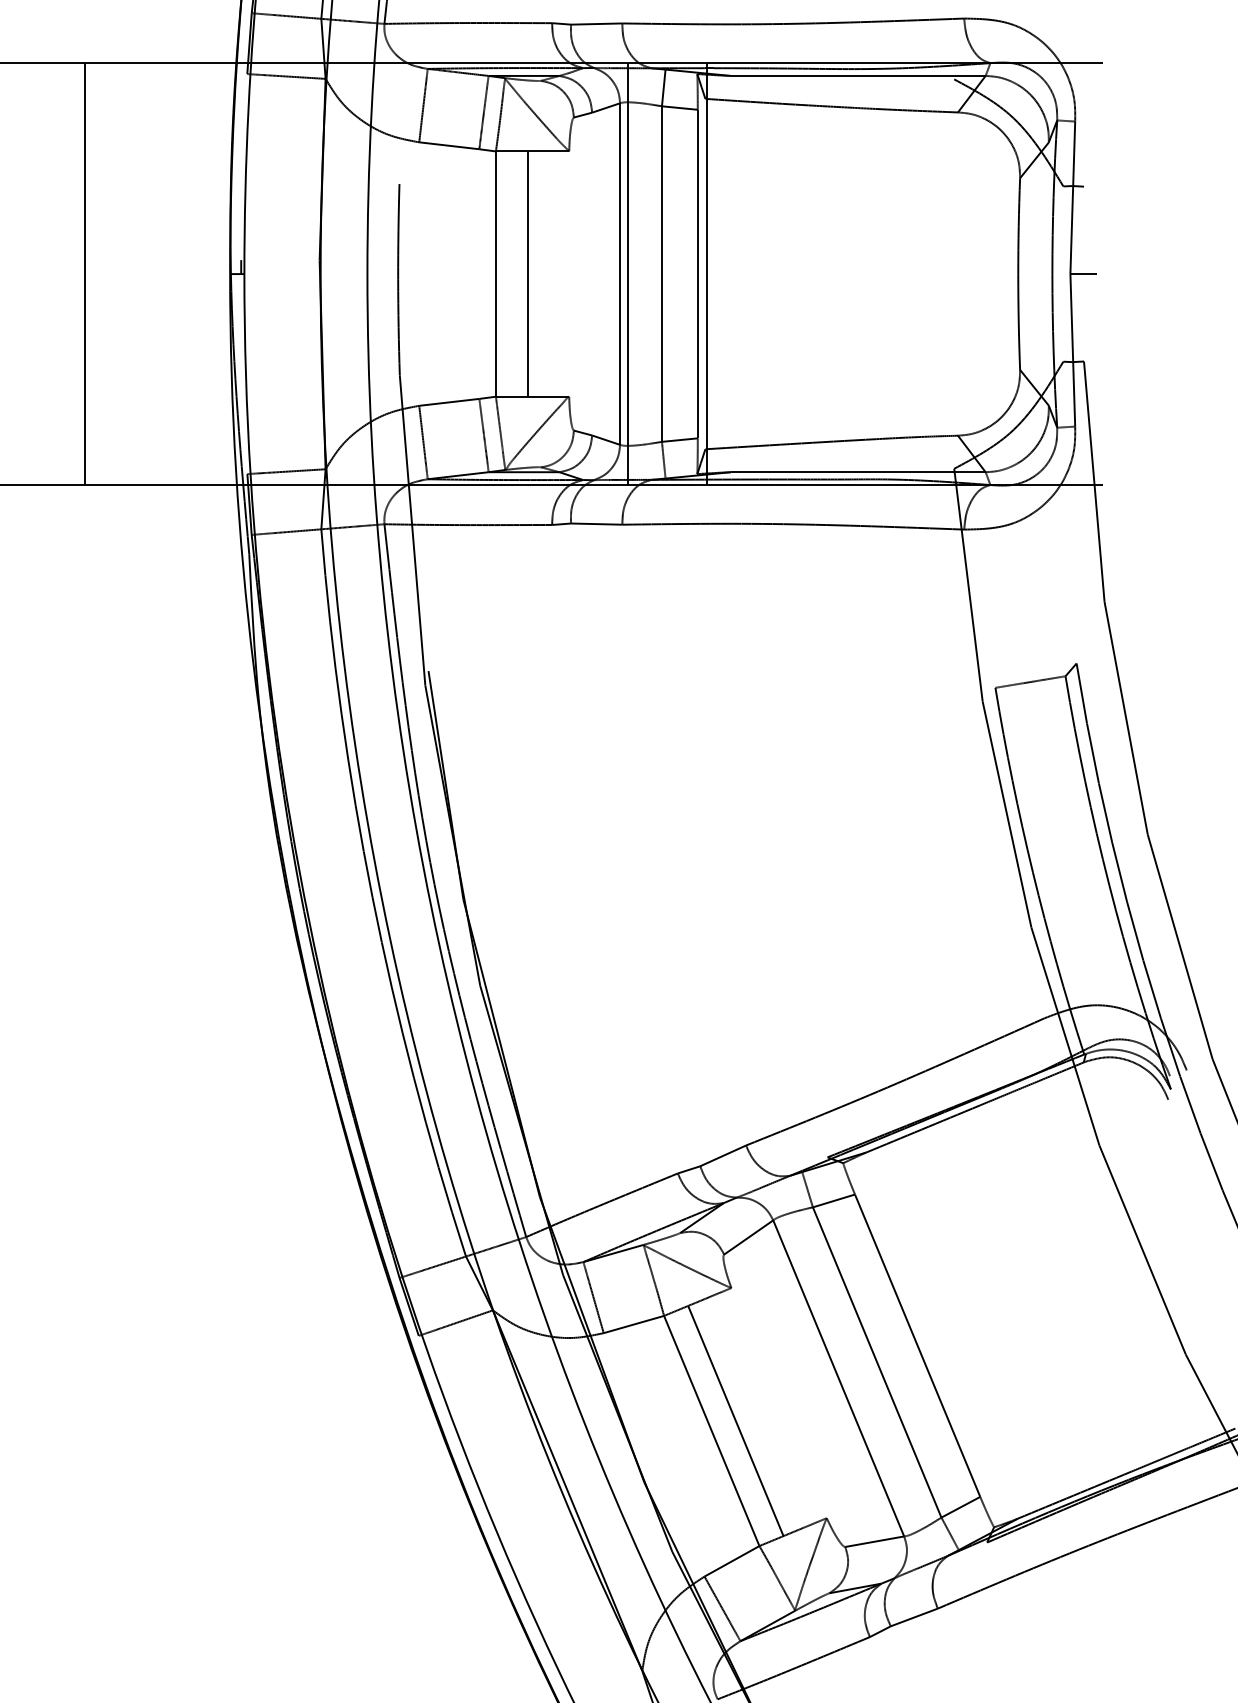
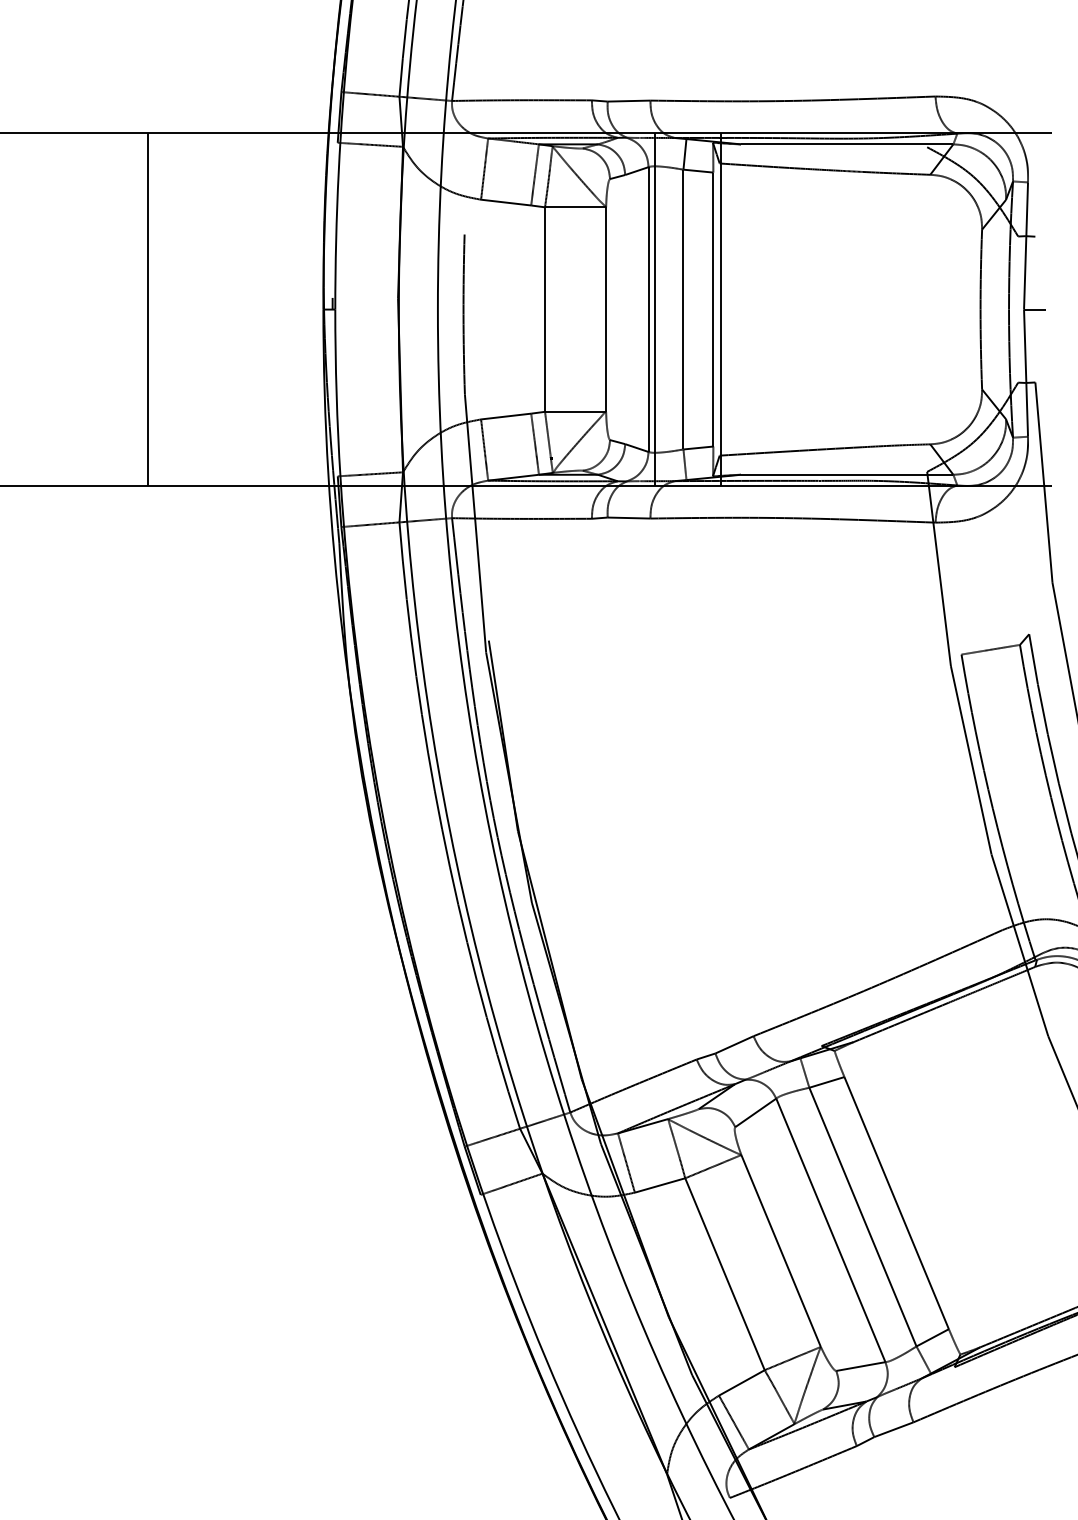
line: (85, 273) -> (148, 309), moved
line: (528, 273) -> (606, 309), moved
line: (735, 1420) -> (780, 1250), moved

